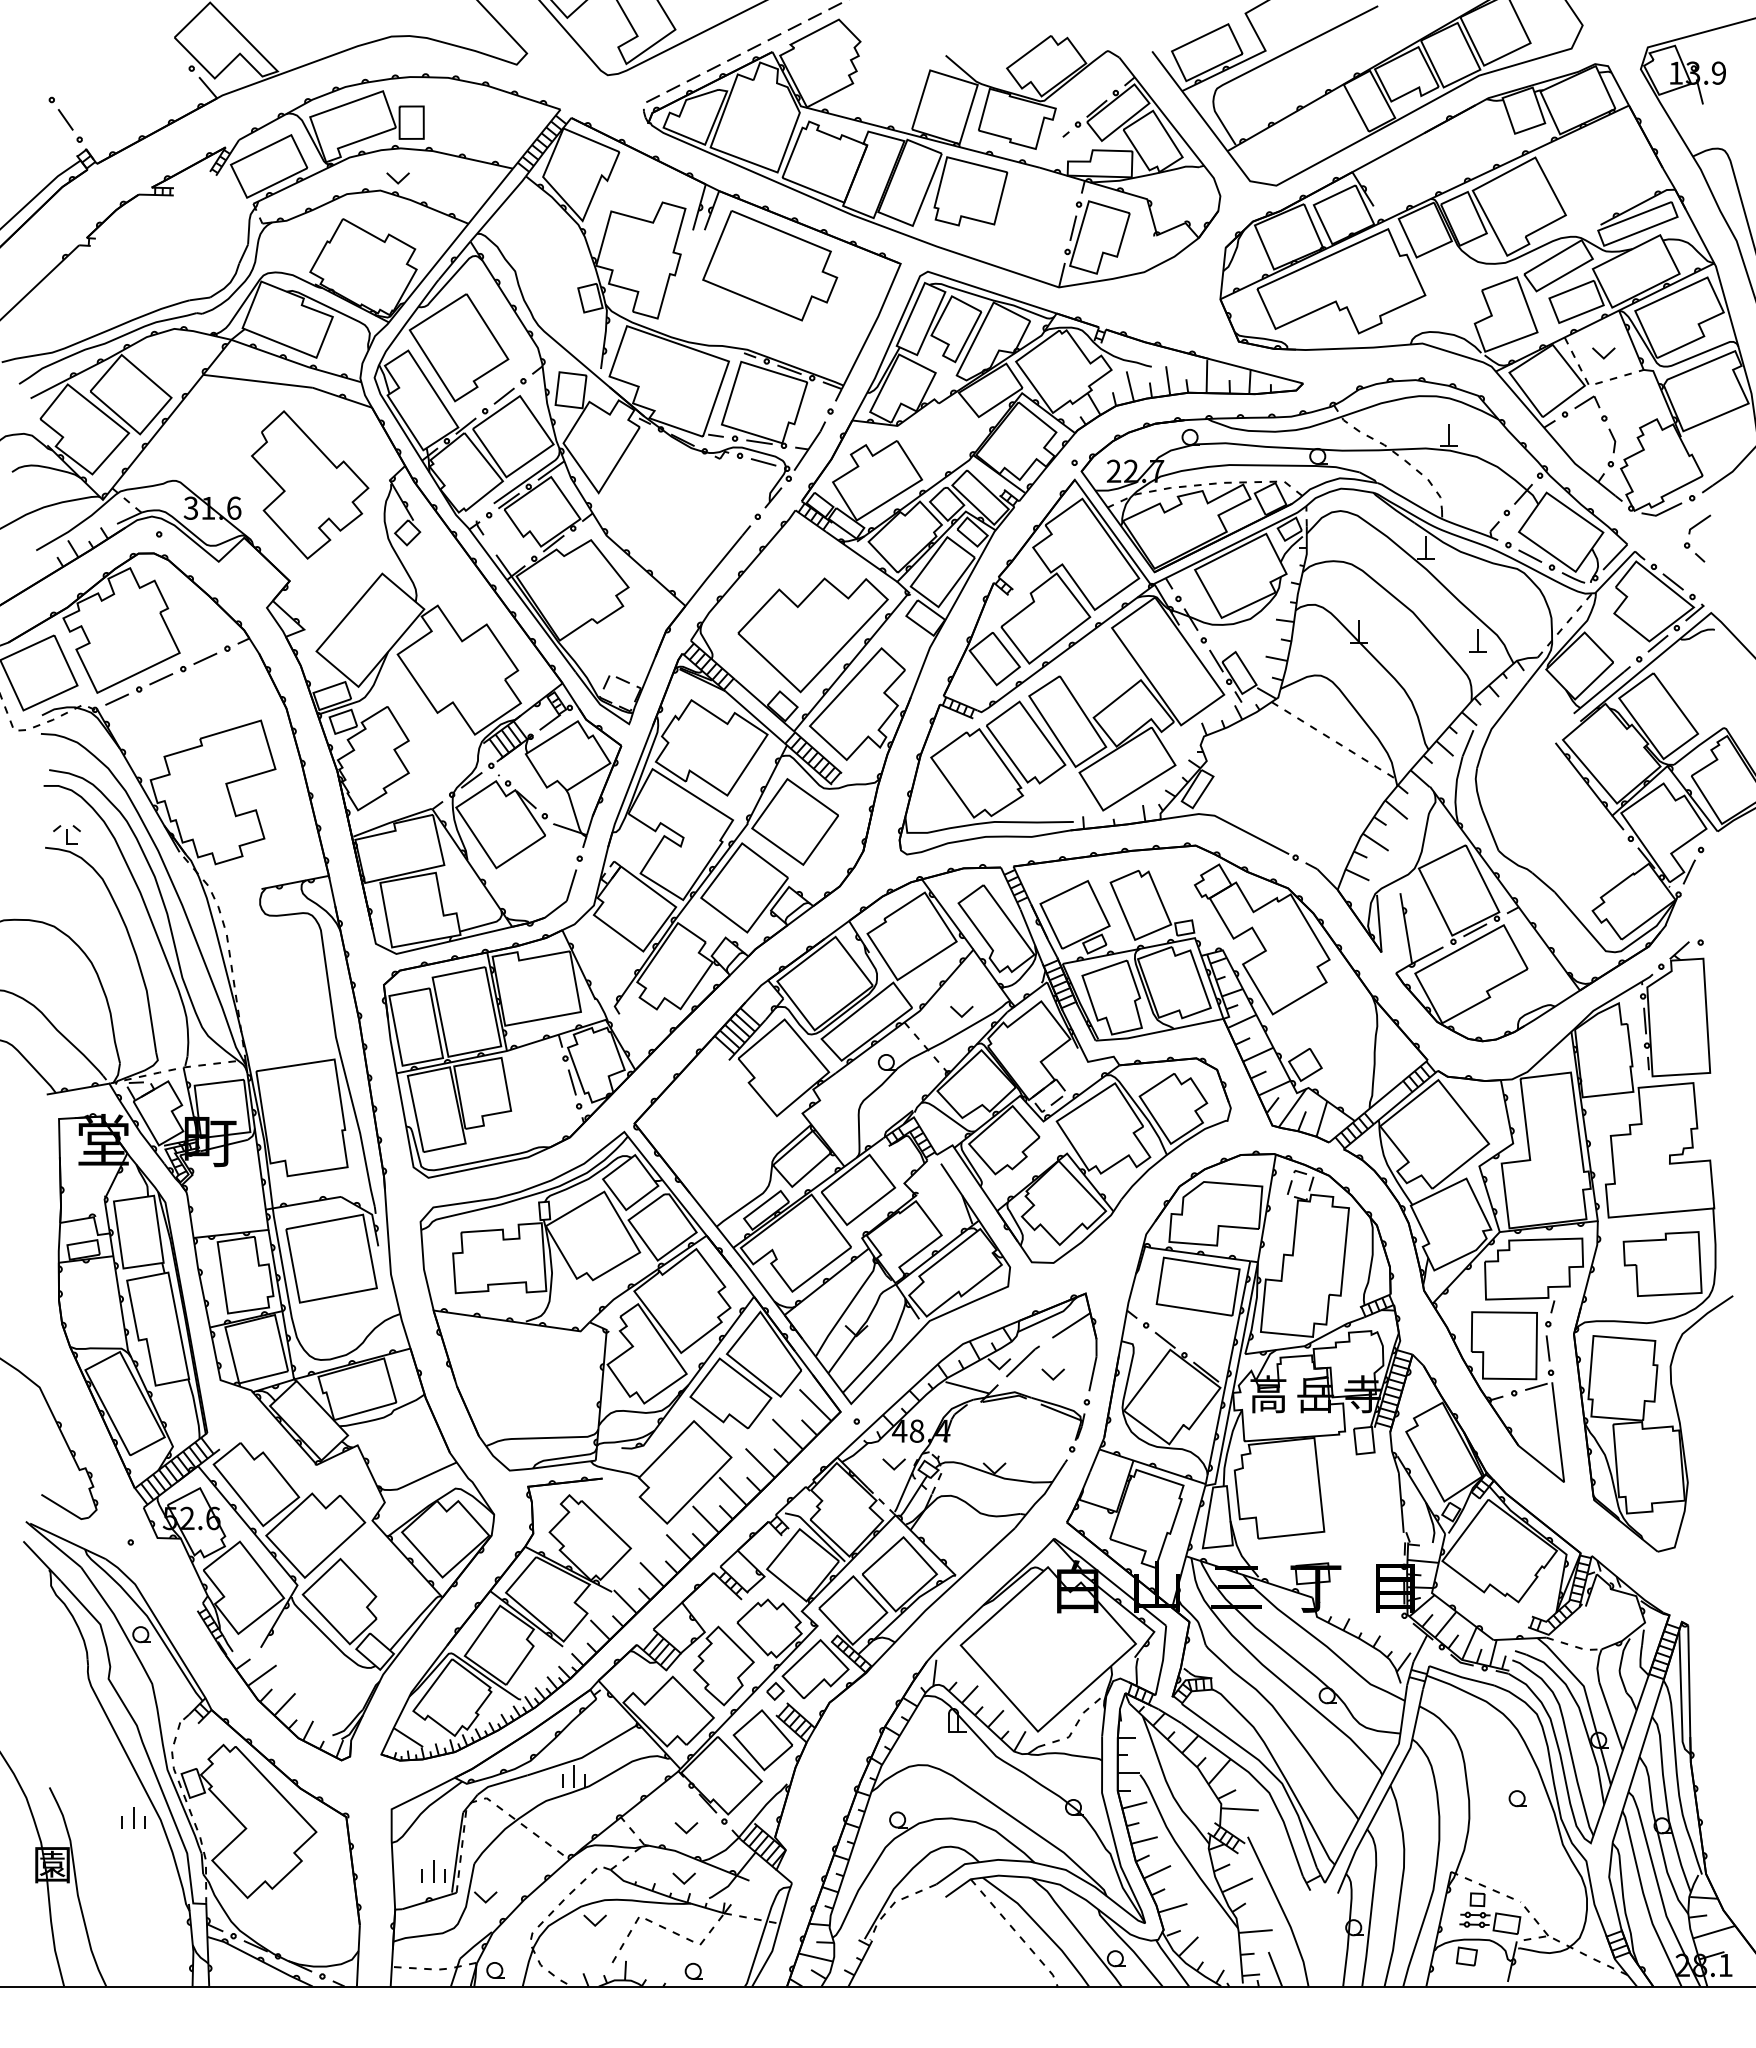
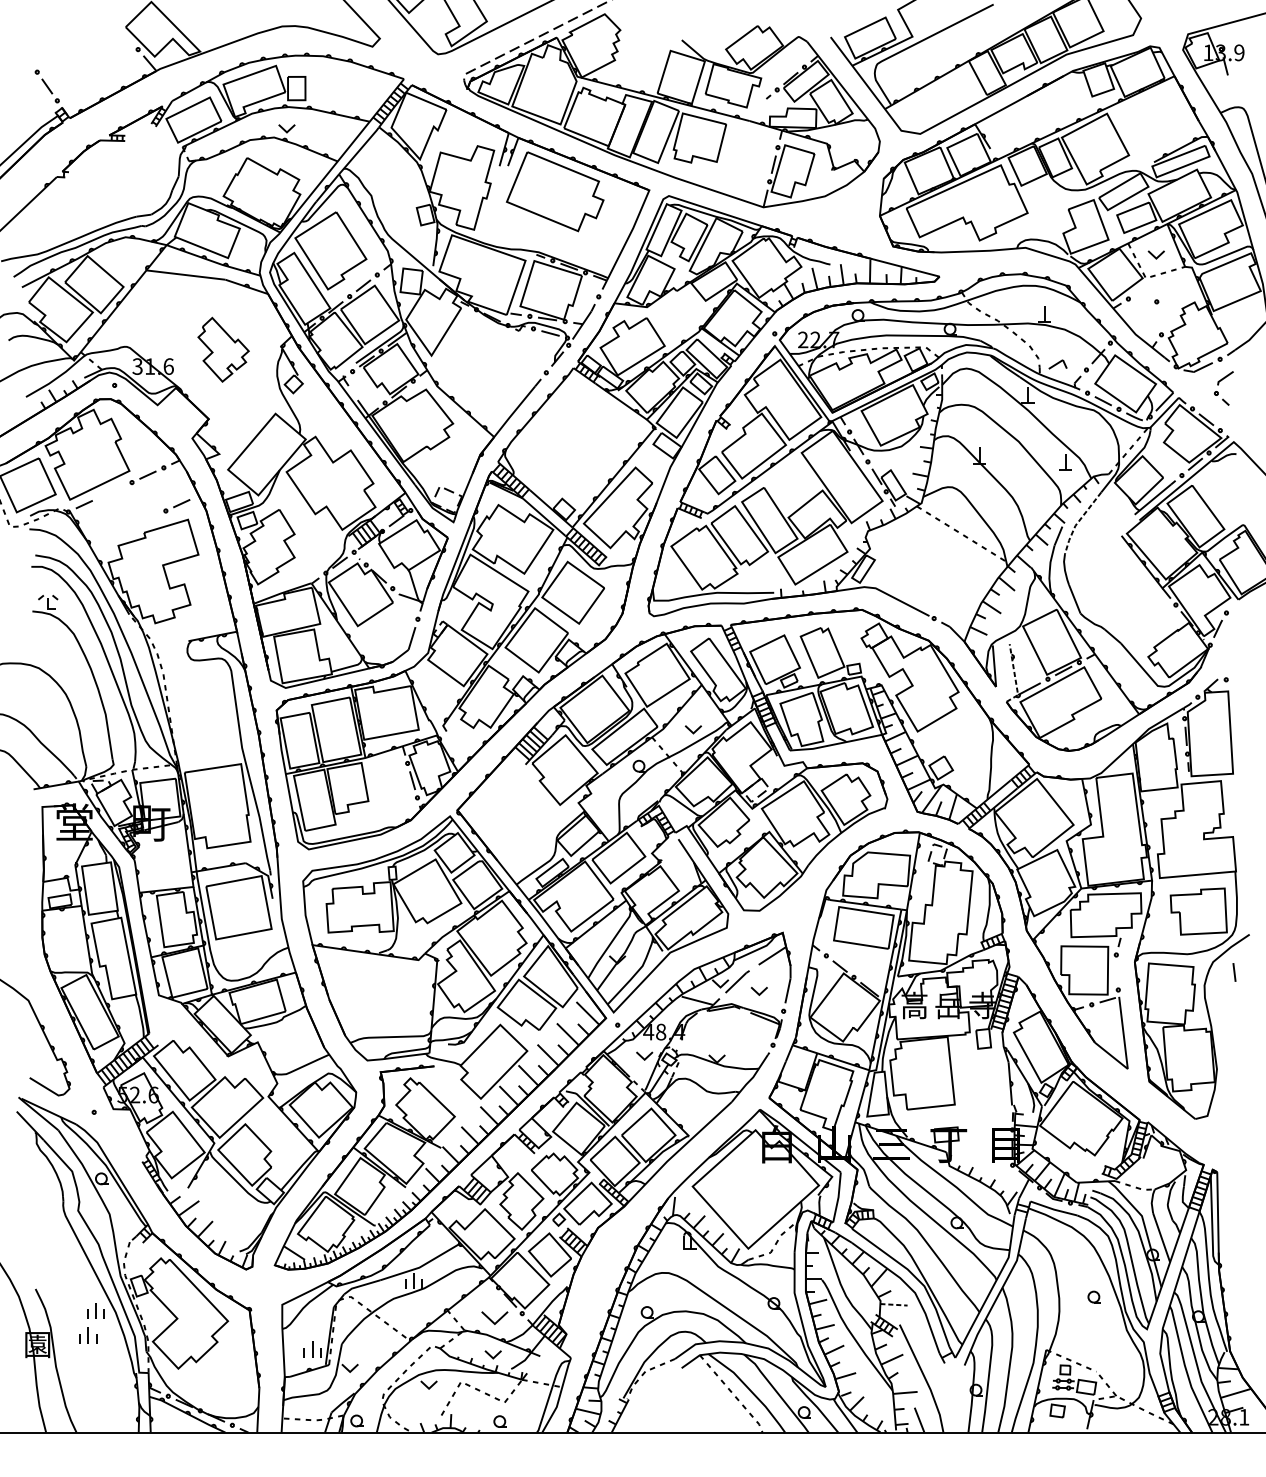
part: (1587, 402) -> (1058, 364), moved
line: (1613, 440) -> (1163, 317), removed
part: (310, 484) -> (223, 349), size x0.6
part: (812, 635) -> (585, 458), removed
part: (154, 682) -> (176, 505), moved
line: (1495, 723) -> (1078, 521), solid -> dashed
line: (1407, 938) -> (1014, 676), solid -> dashed
line: (1547, 1348) -> (1234, 972), moved
line: (1239, 1809) -> (893, 1304), solid -> dashed
part: (686, 1828) -> (494, 1318), size x1.6
part: (122, 1851) -> (88, 1335), added

